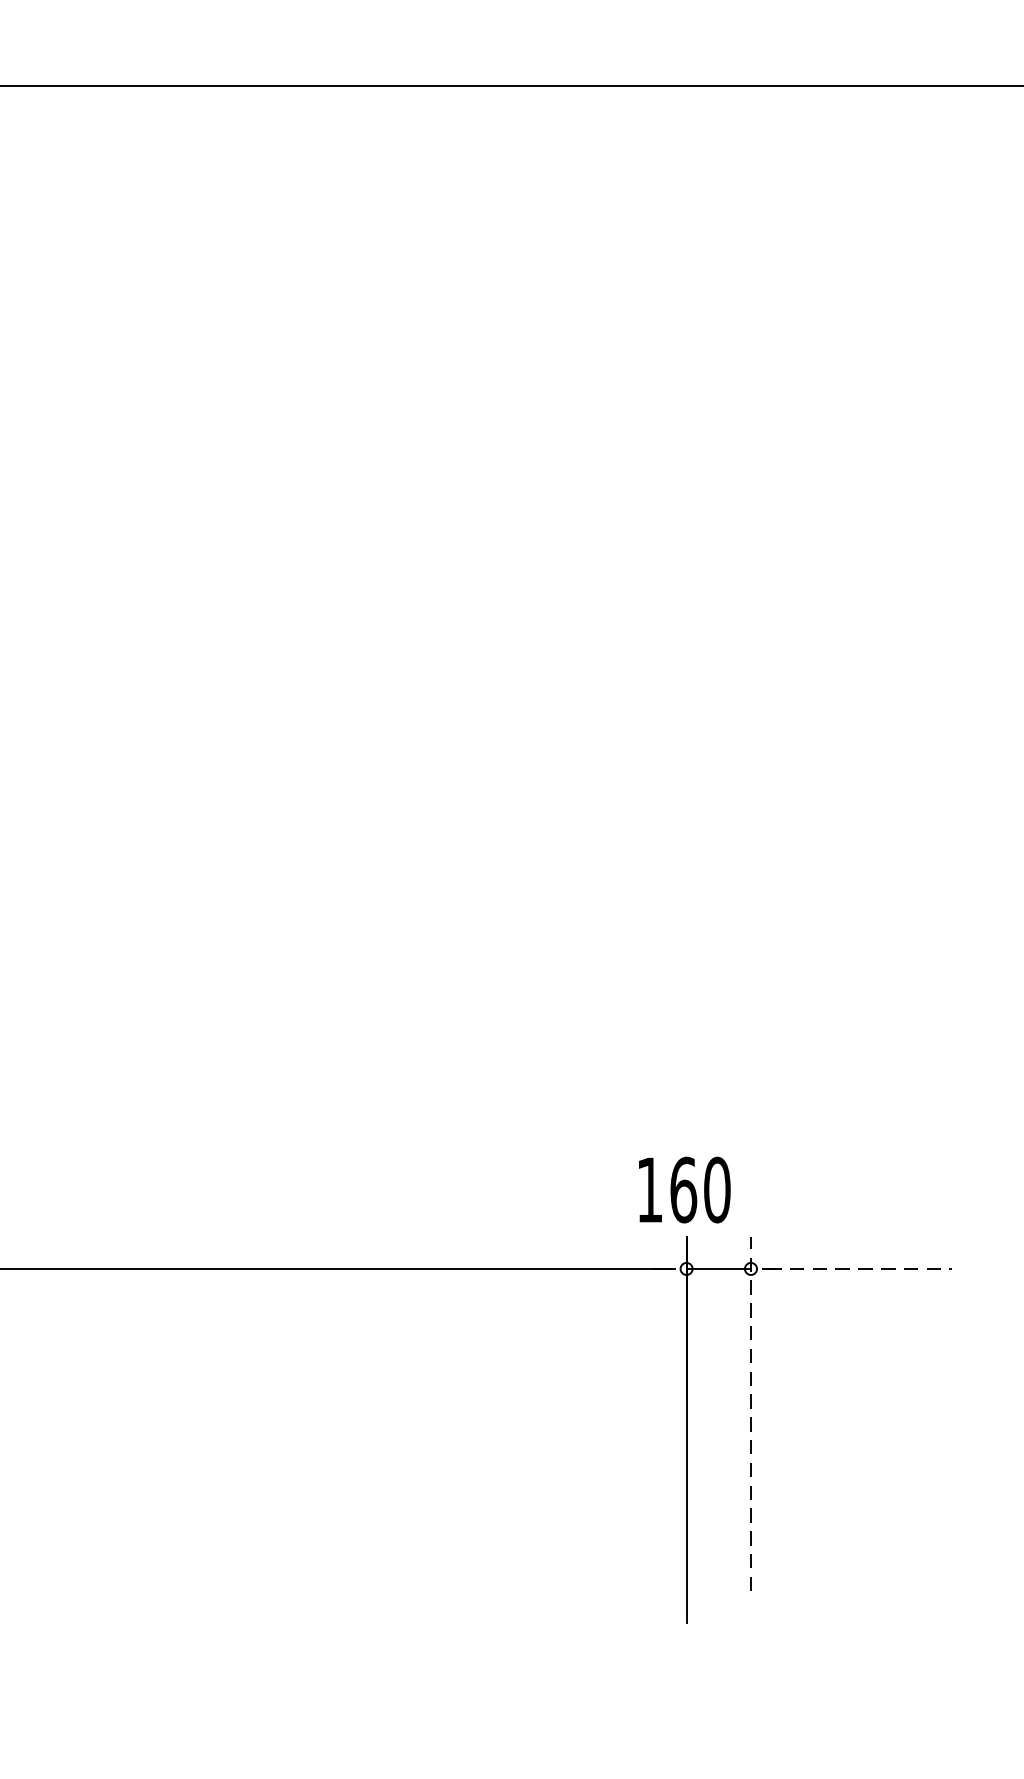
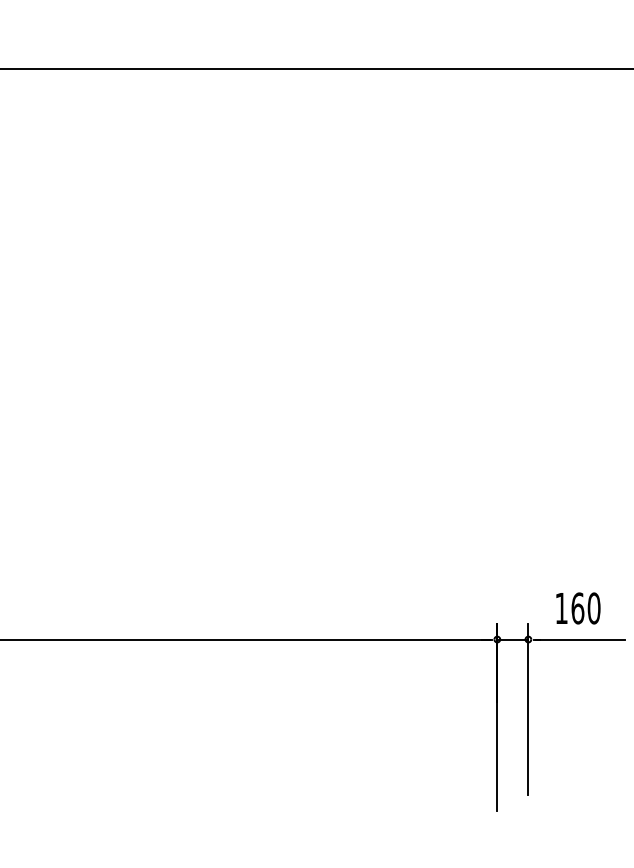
text: (684, 1190) -> (578, 608), moved
line: (858, 1268) -> (580, 639), dashed -> solid
line: (751, 1413) -> (528, 709), dashed -> solid

